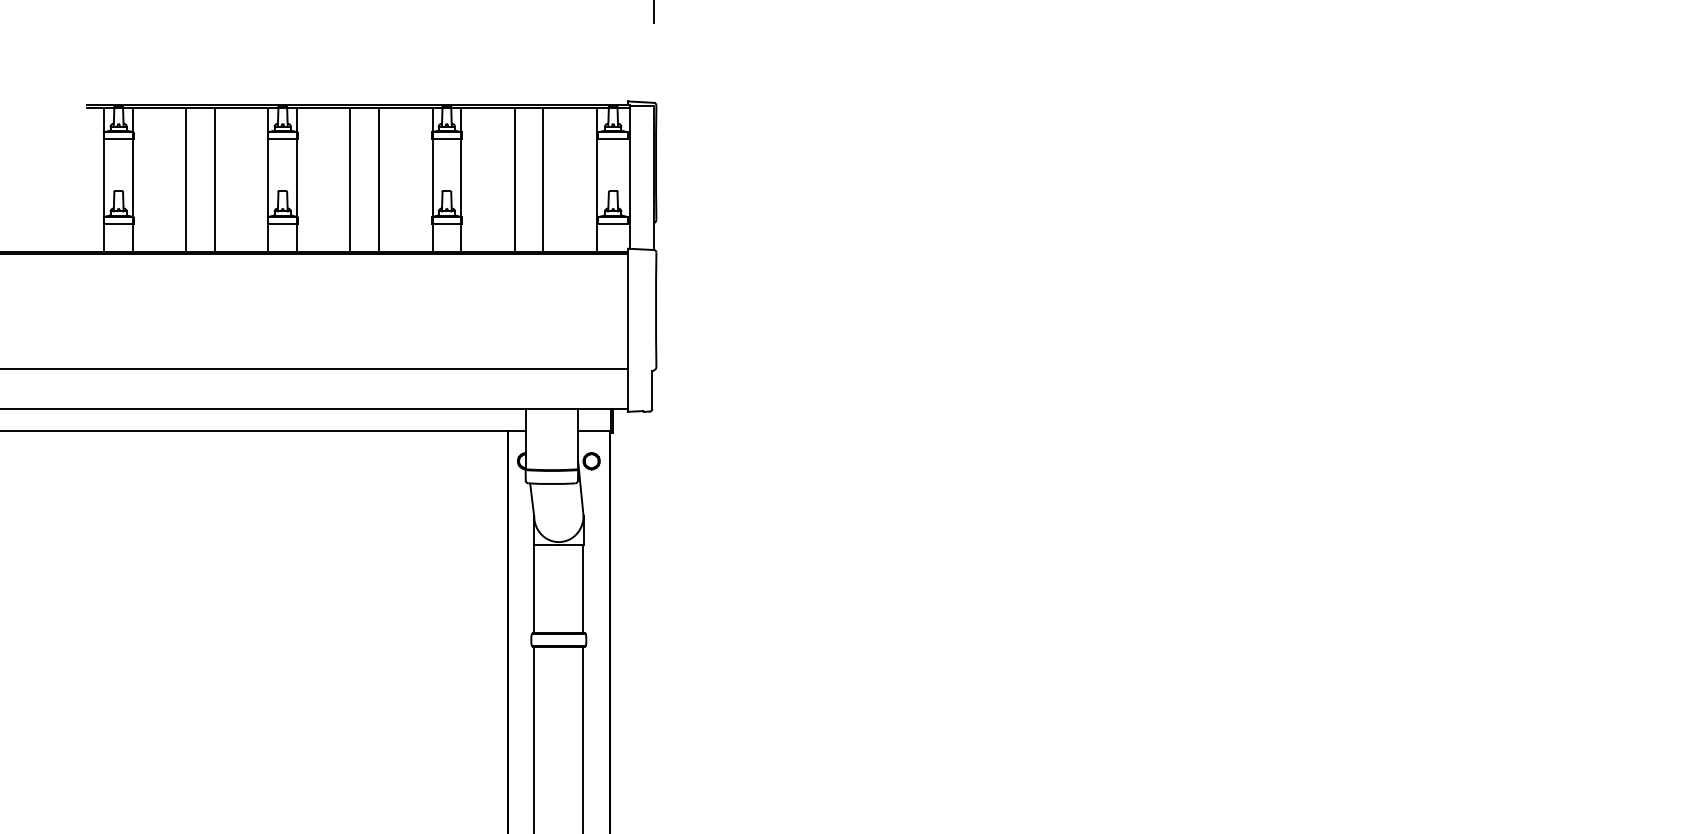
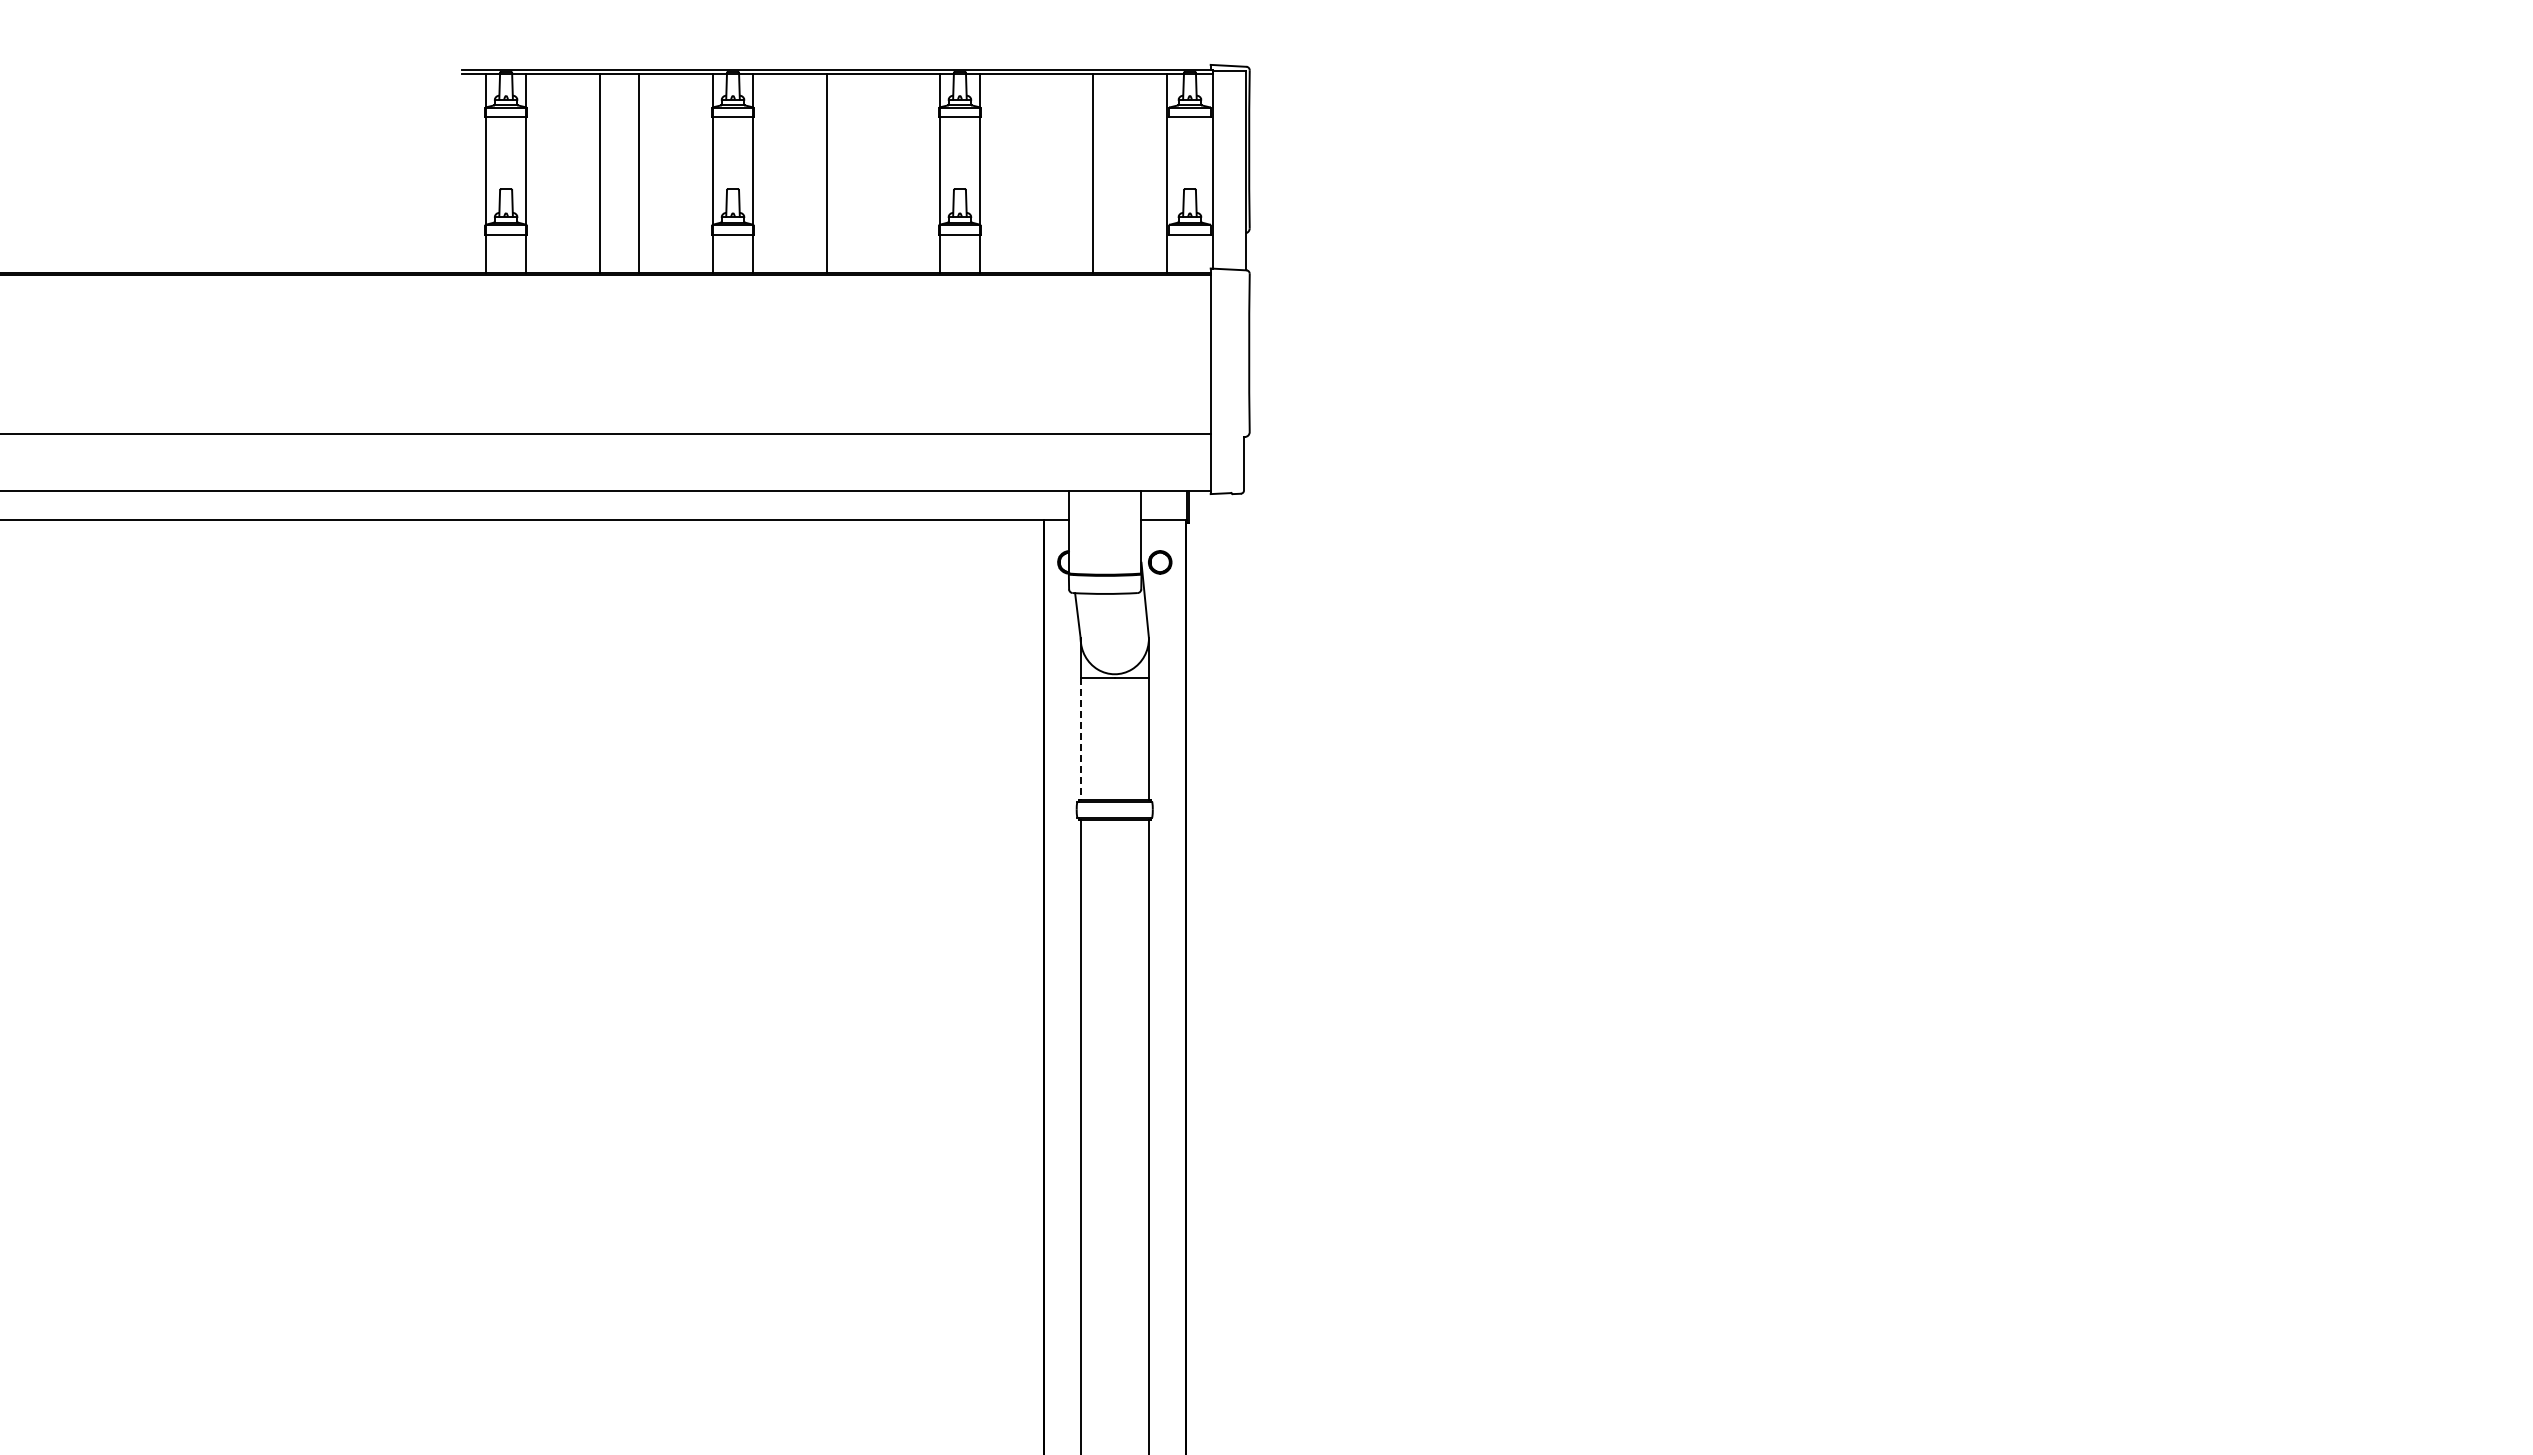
line: (379, 180) -> (866, 173), removed
line: (514, 180) -> (1053, 173), removed
line: (534, 588) -> (1080, 738), solid -> dashed

